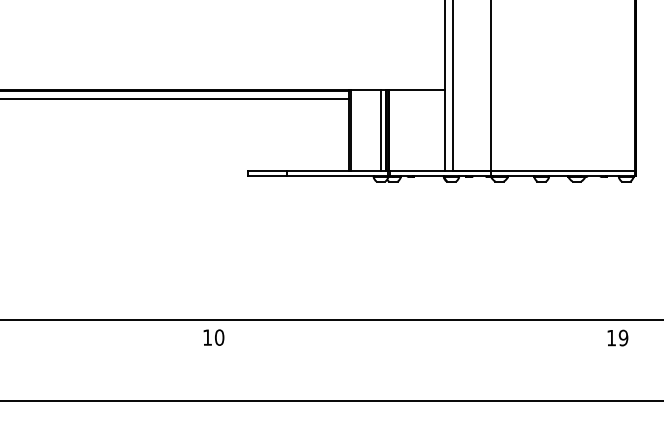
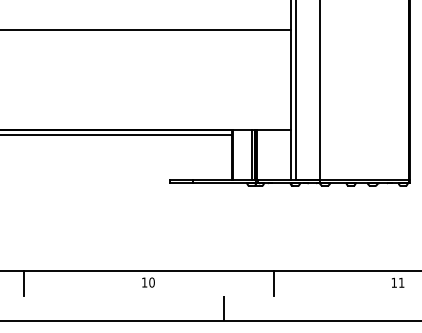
text: (623, 337) -> (401, 282), 19 -> 11
line: (13, 339) -> (24, 283), added
line: (417, 339) -> (274, 283), added
line: (336, 379) -> (224, 308), added

